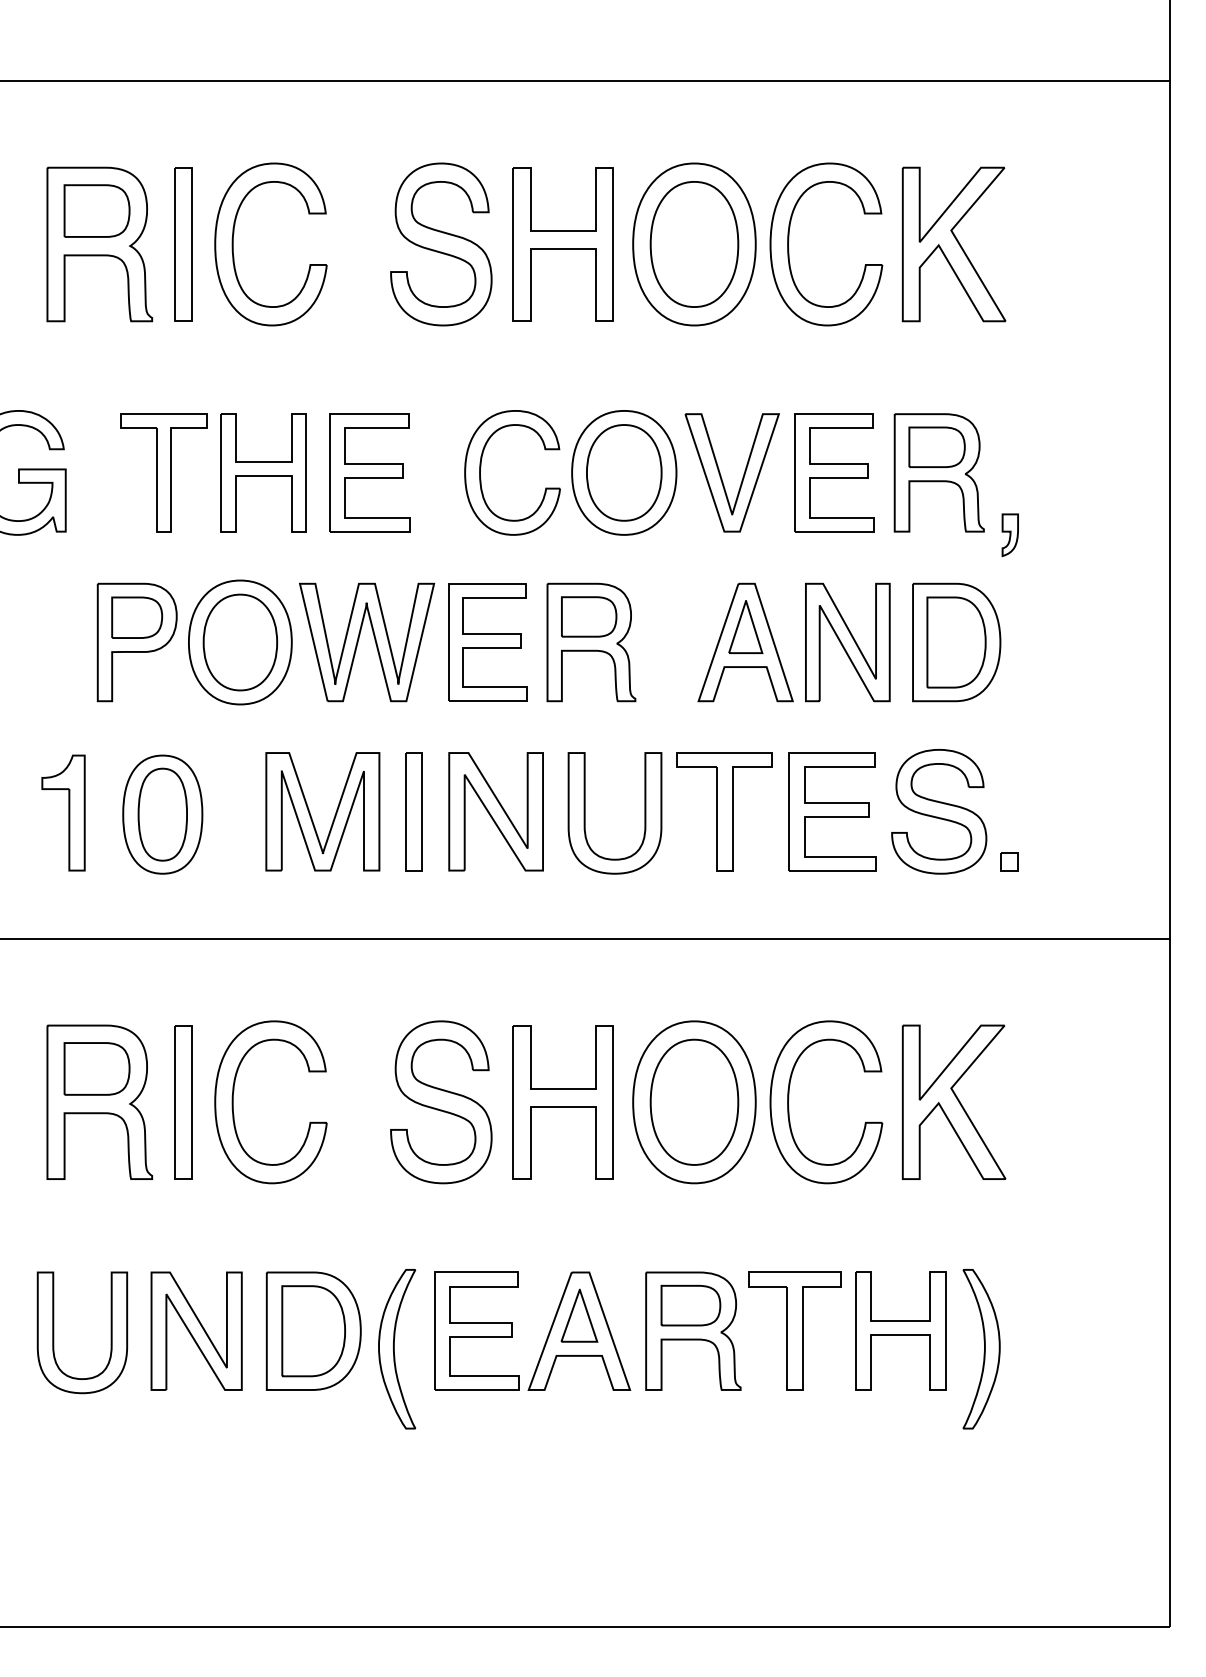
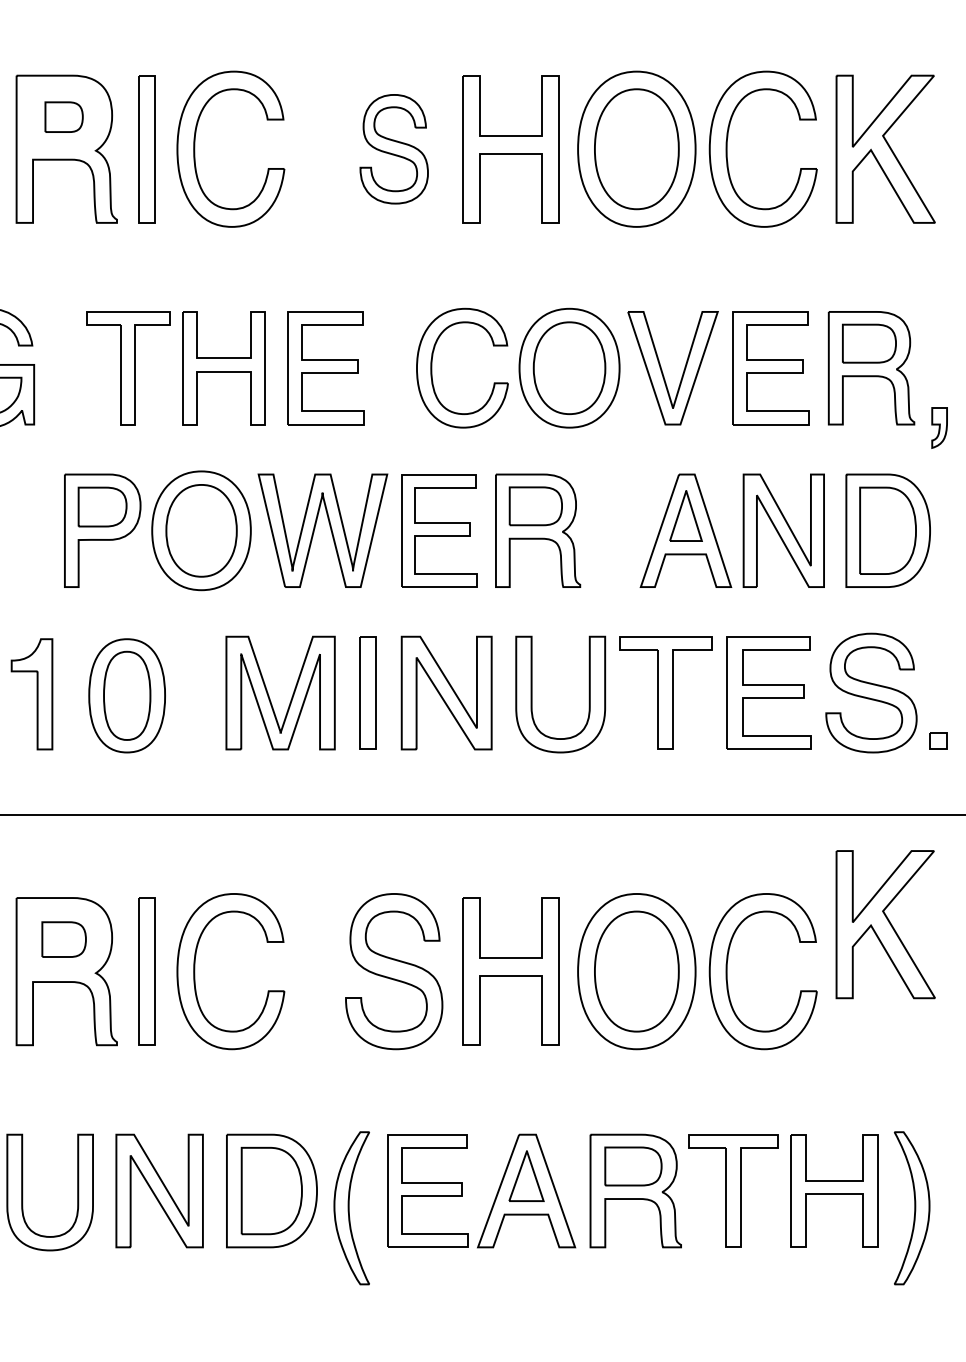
part: (96, 210) -> (63, 116), size x0.6
part: (441, 244) -> (394, 149), size x0.7
part: (96, 1068) -> (63, 939), size x0.7
part: (953, 1101) -> (885, 923), moved

